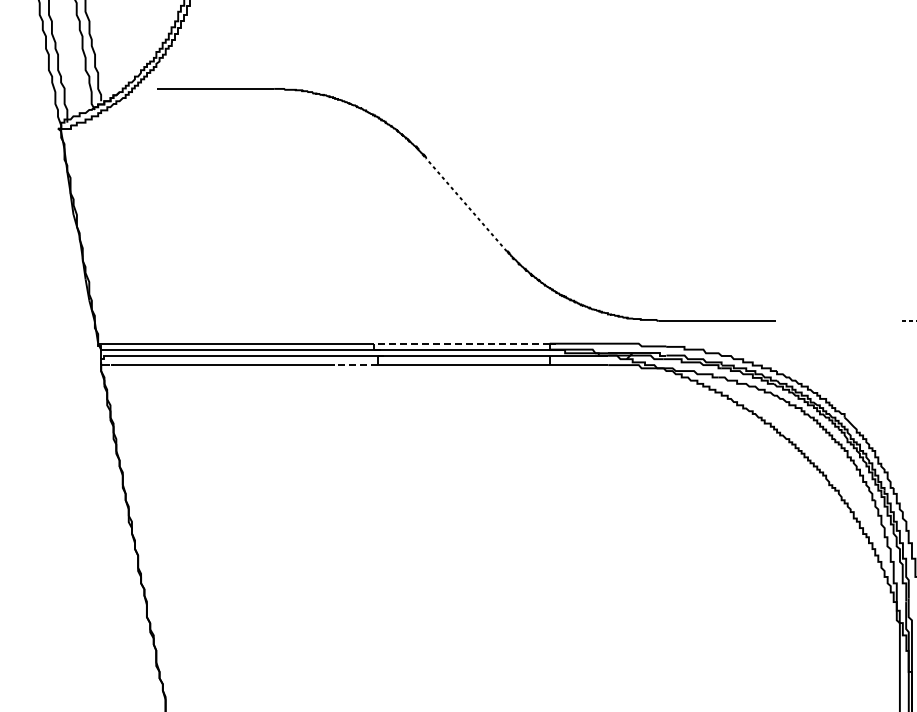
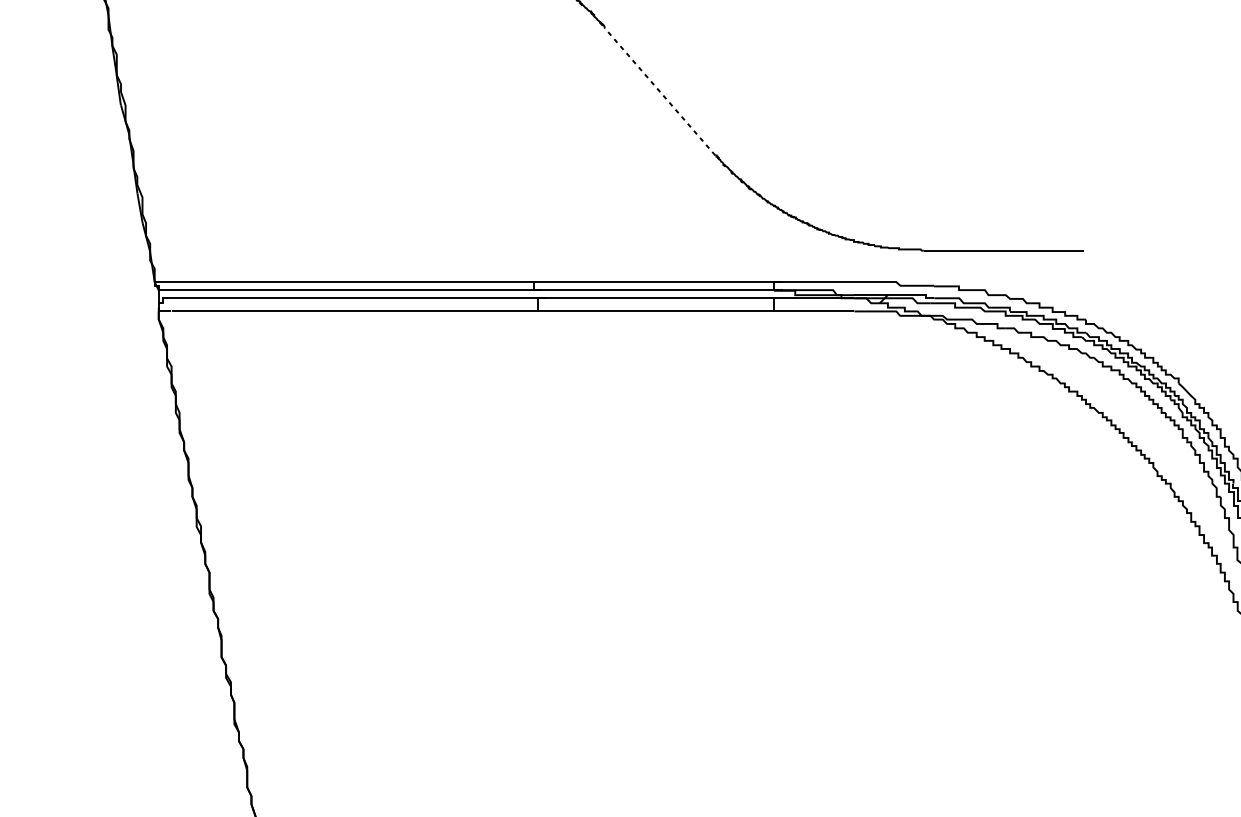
line: (462, 343) -> (654, 281), dashed -> solid
line: (356, 365) -> (509, 311), dashed -> solid

